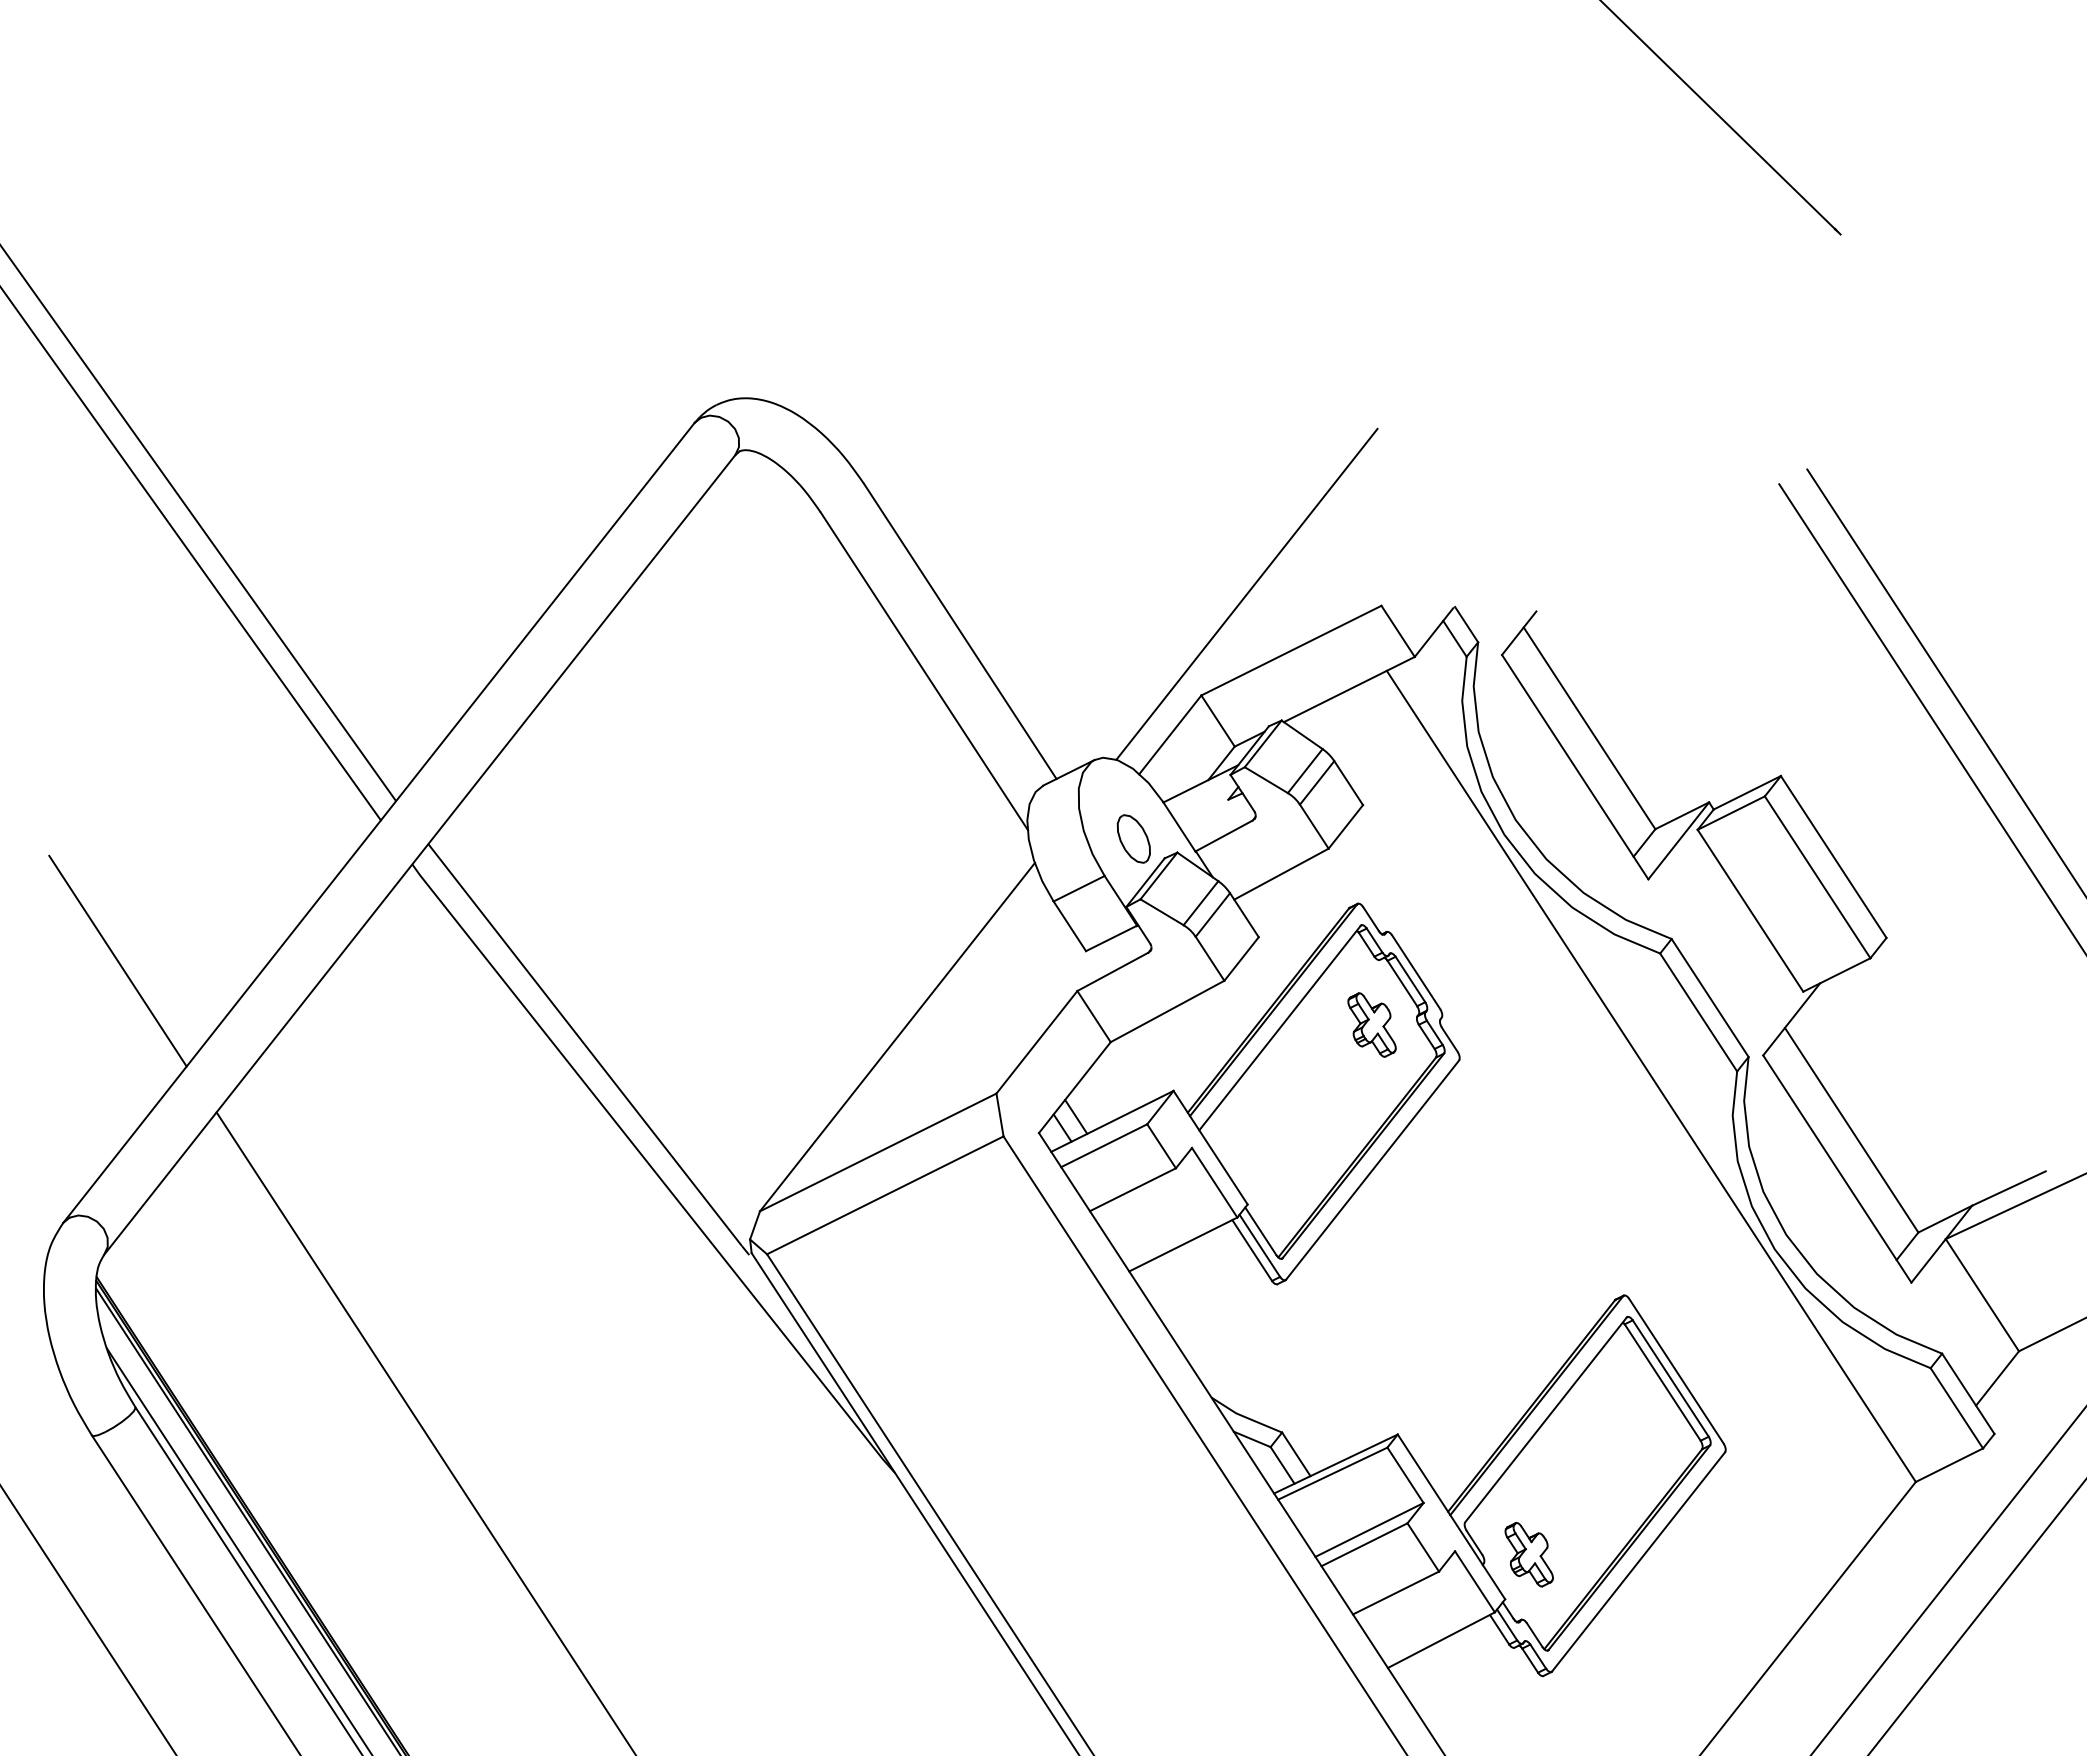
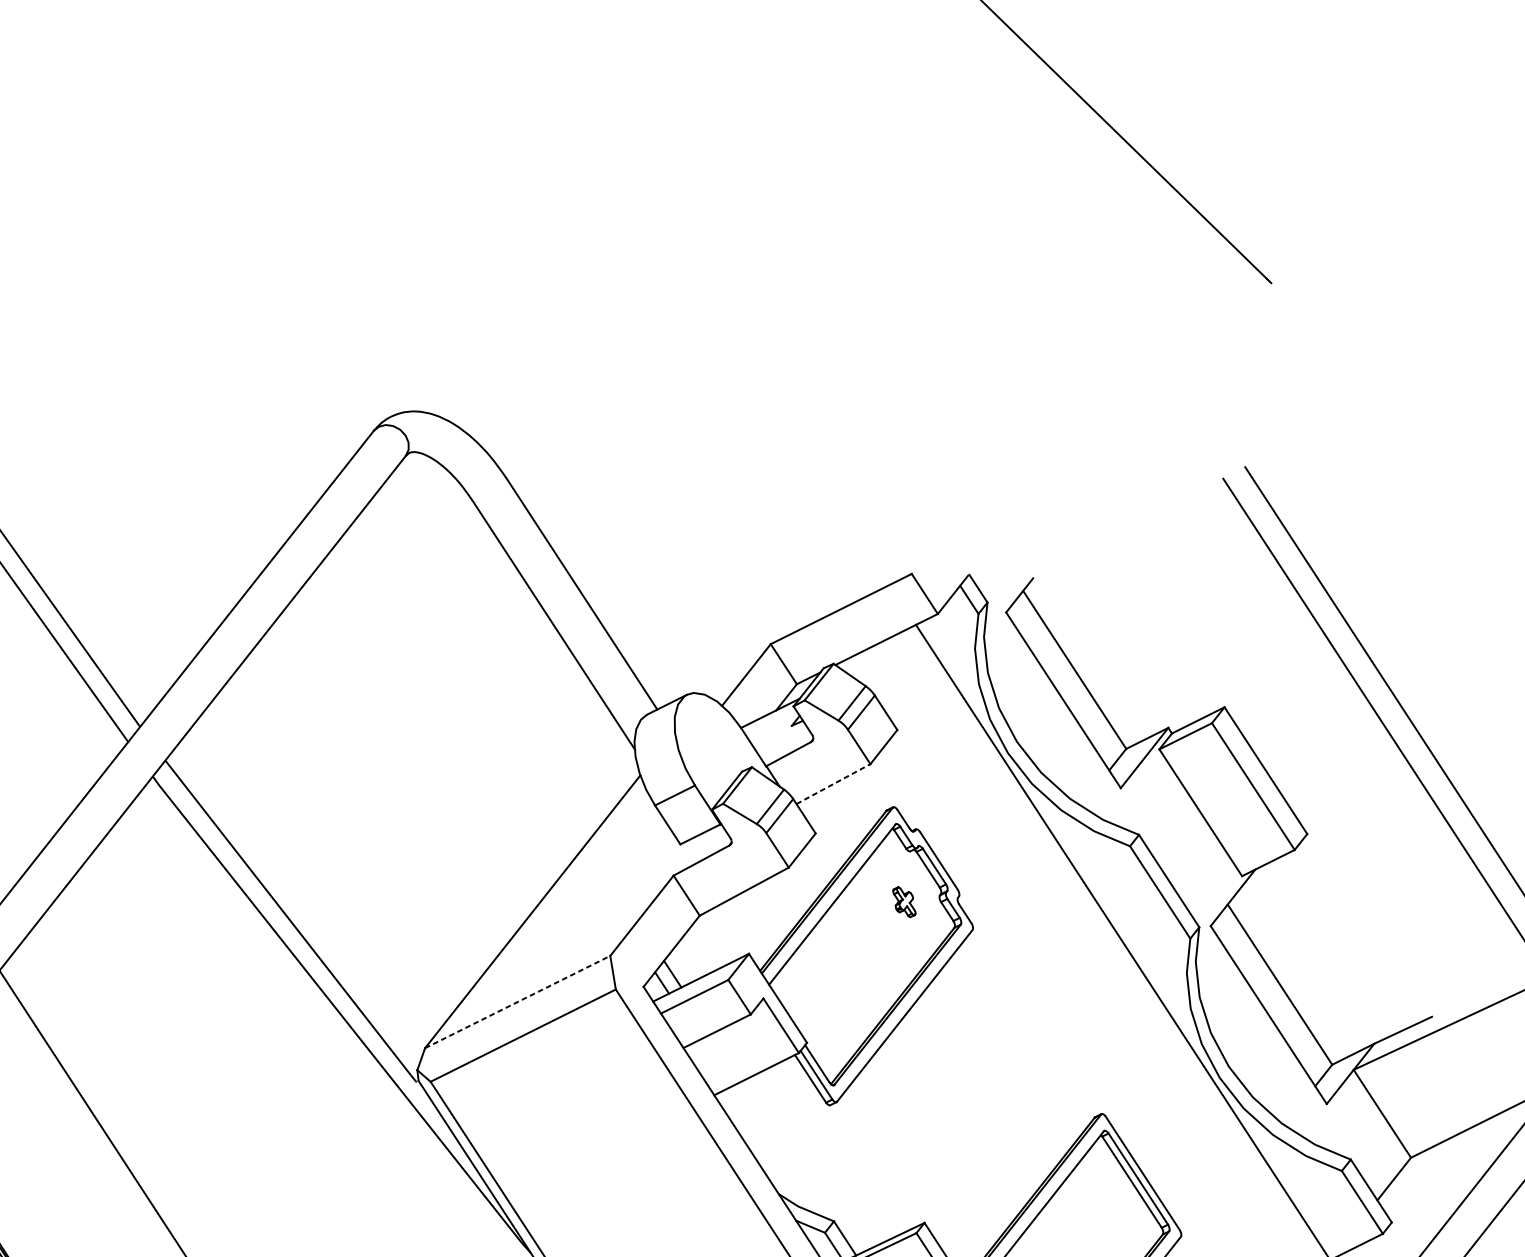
line: (1246, 593) -> (806, 564), removed
part: (1133, 838) -> (717, 756), removed
line: (1281, 874) -> (833, 784), solid -> dashed
part: (1371, 1024) -> (903, 901), size x0.6
line: (878, 1152) -> (517, 1002), solid -> dashed

